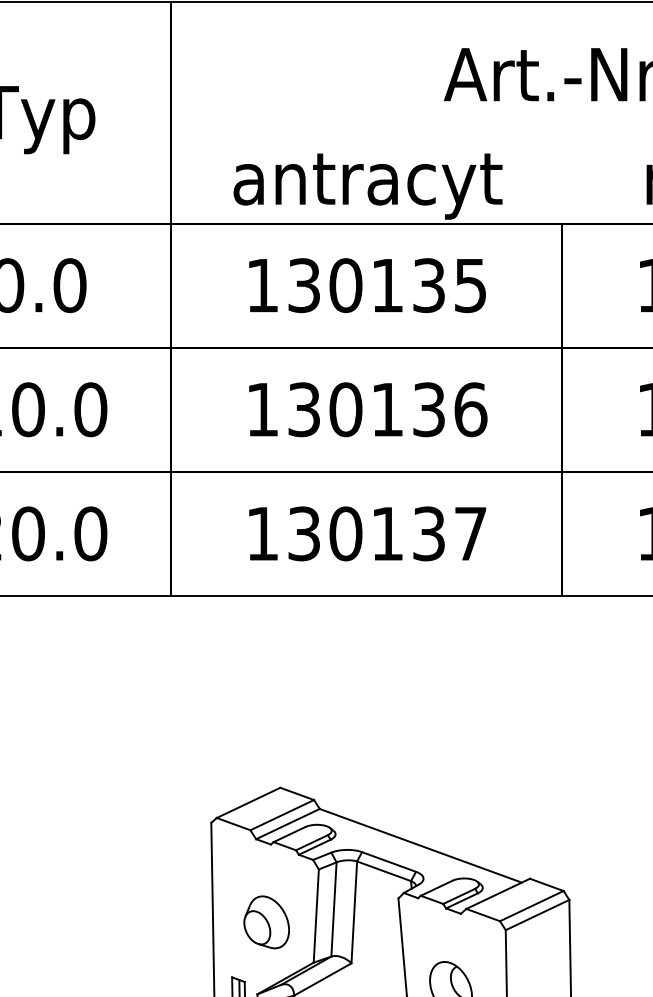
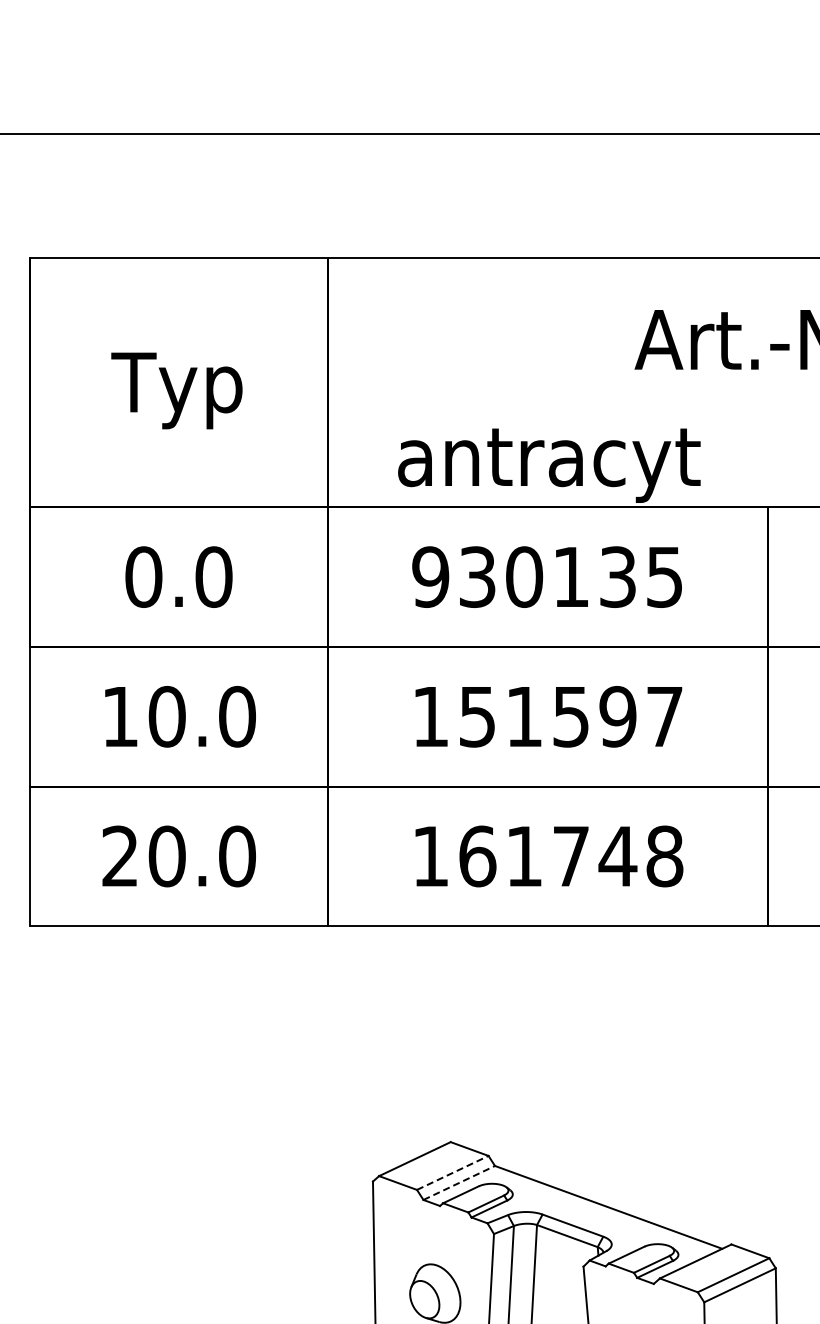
text: (262, 285) -> (430, 576), 130135 -> 930135
text: (387, 409) -> (571, 716), 130136 -> 151597
text: (387, 533) -> (571, 856), 130137 -> 161748
line: (281, 814) -> (452, 1172), solid -> dashed
line: (288, 823) -> (459, 1182), solid -> dashed

